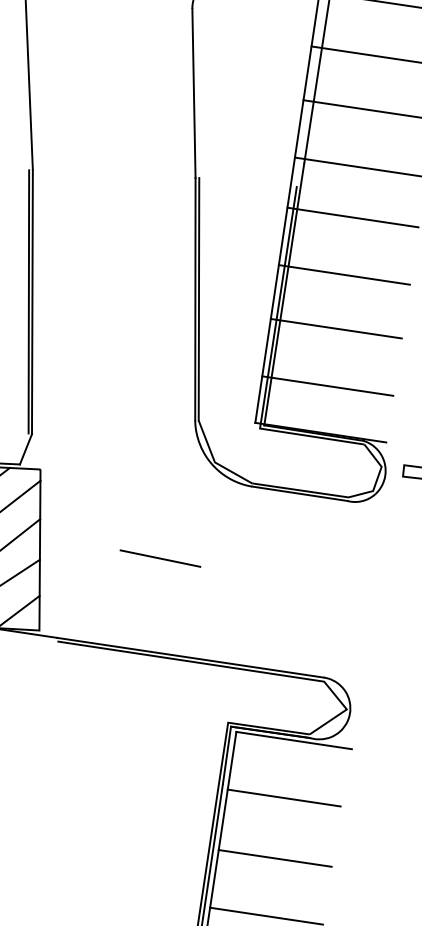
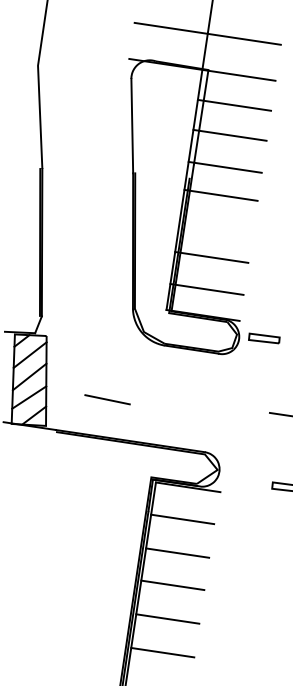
line: (343, 273) -> (215, 226), removed
line: (160, 558) -> (107, 399), moved

